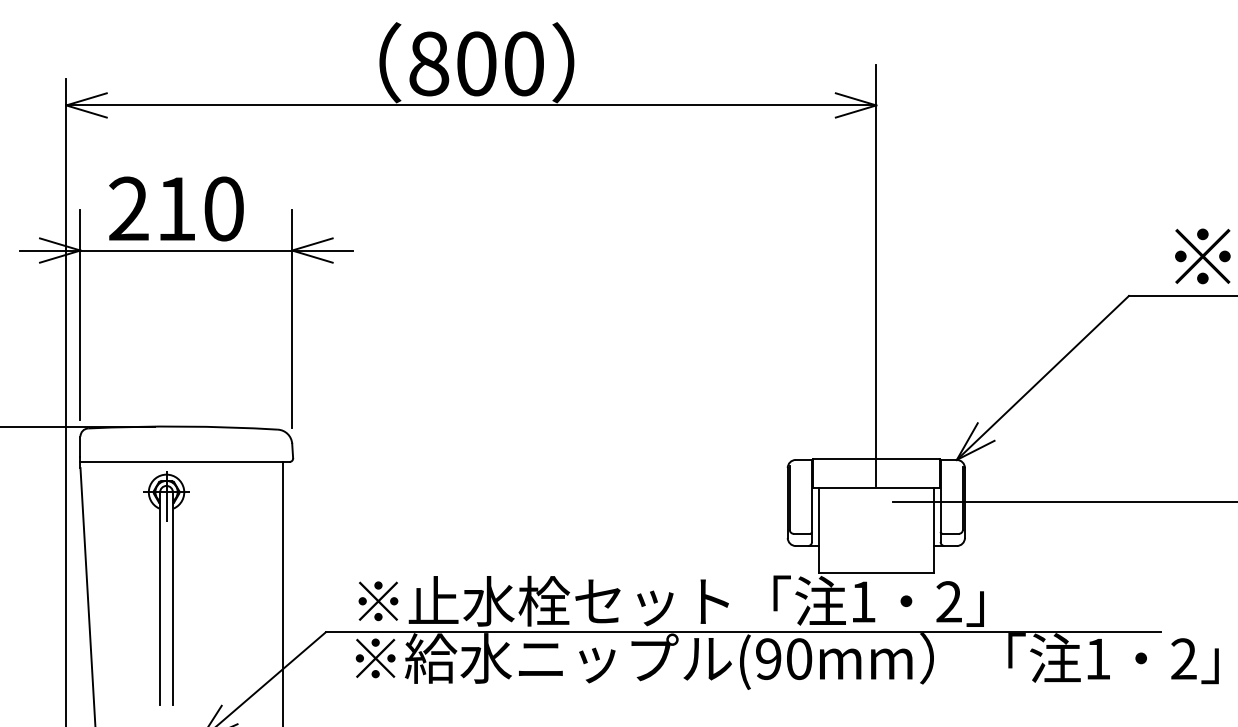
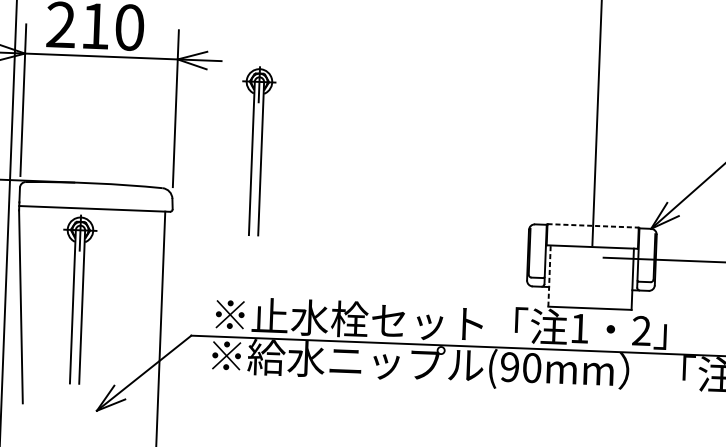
part: (406, 373) -> (256, 151), added
line: (876, 458) -> (593, 225), solid -> dashed
line: (818, 530) -> (549, 275), solid -> dashed

